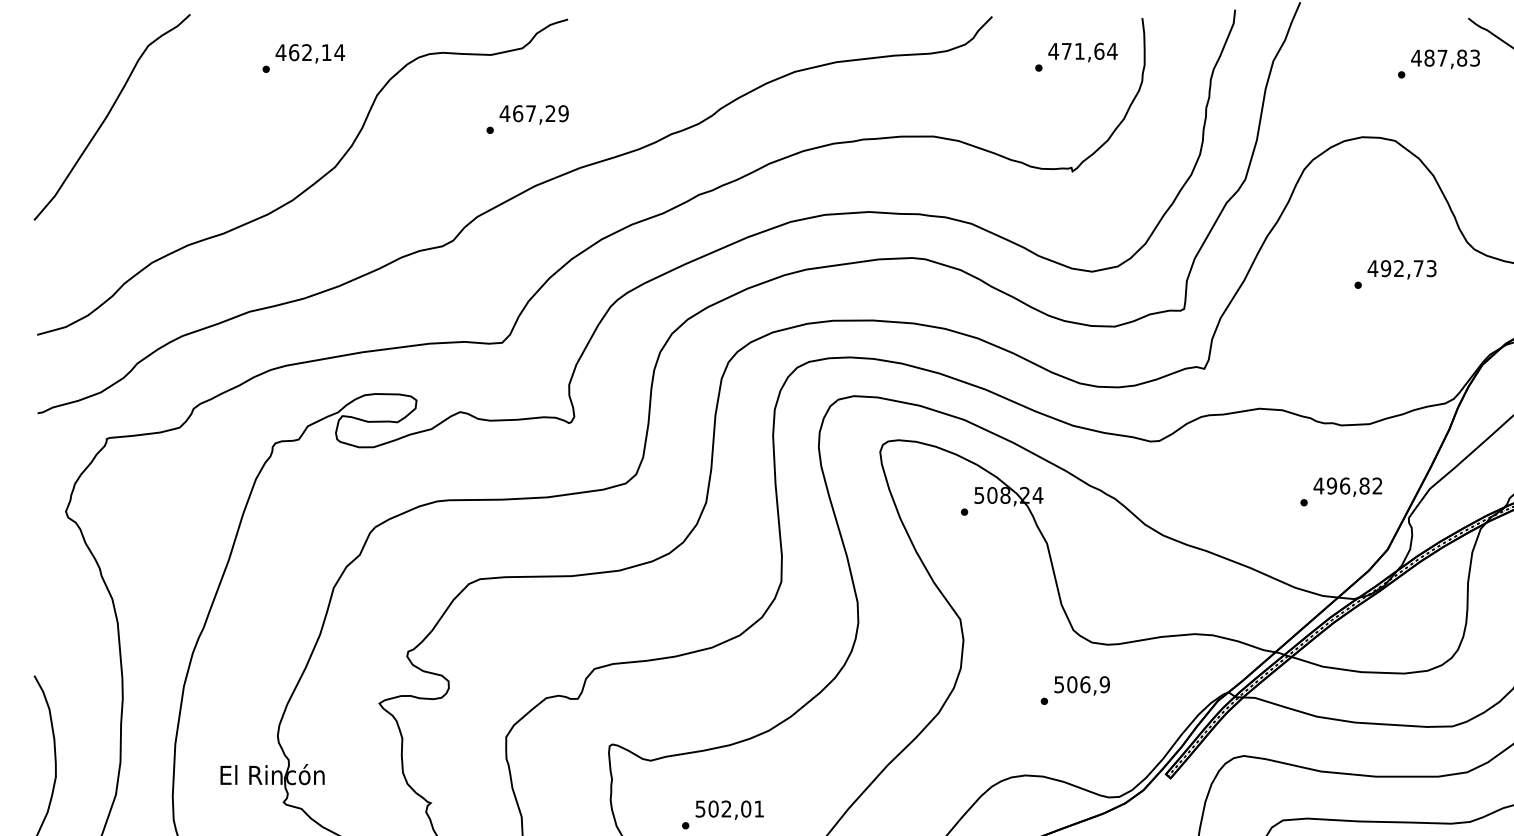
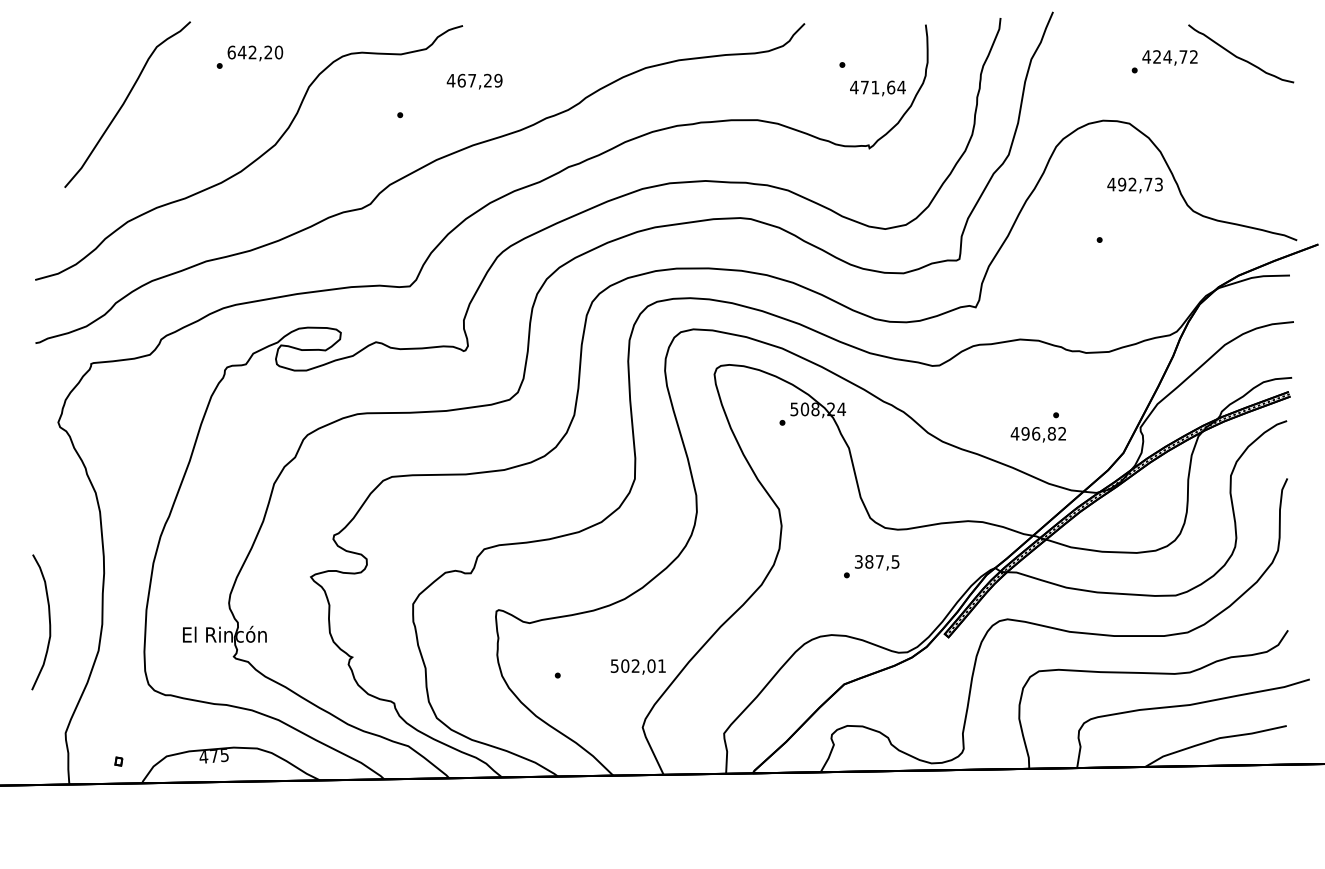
text: (310, 52) -> (255, 52), 462,14 -> 642,20
text: (1082, 52) -> (877, 88), moved
text: (1452, 57) -> (1175, 56), 487,83 -> 424,72
curve: (109, 114) -> (125, 102), moved
text: (533, 114) -> (474, 81), moved
text: (1401, 269) -> (1134, 185), moved
text: (1346, 486) -> (1037, 434), moved
text: (1082, 684) -> (877, 561), 506,9 -> 387,5
text: (728, 809) -> (637, 666), moved

